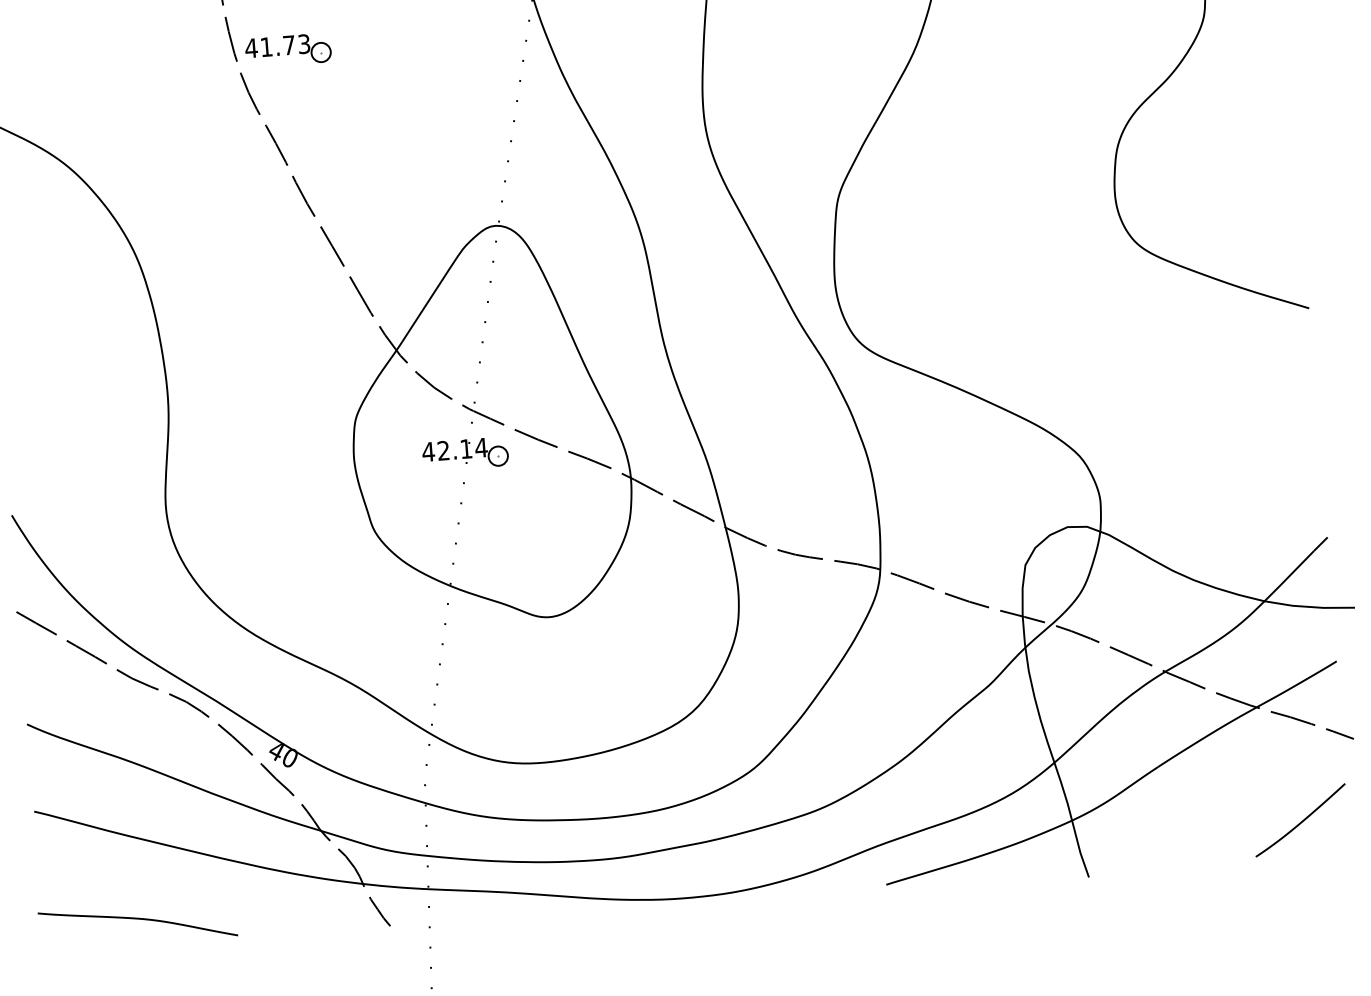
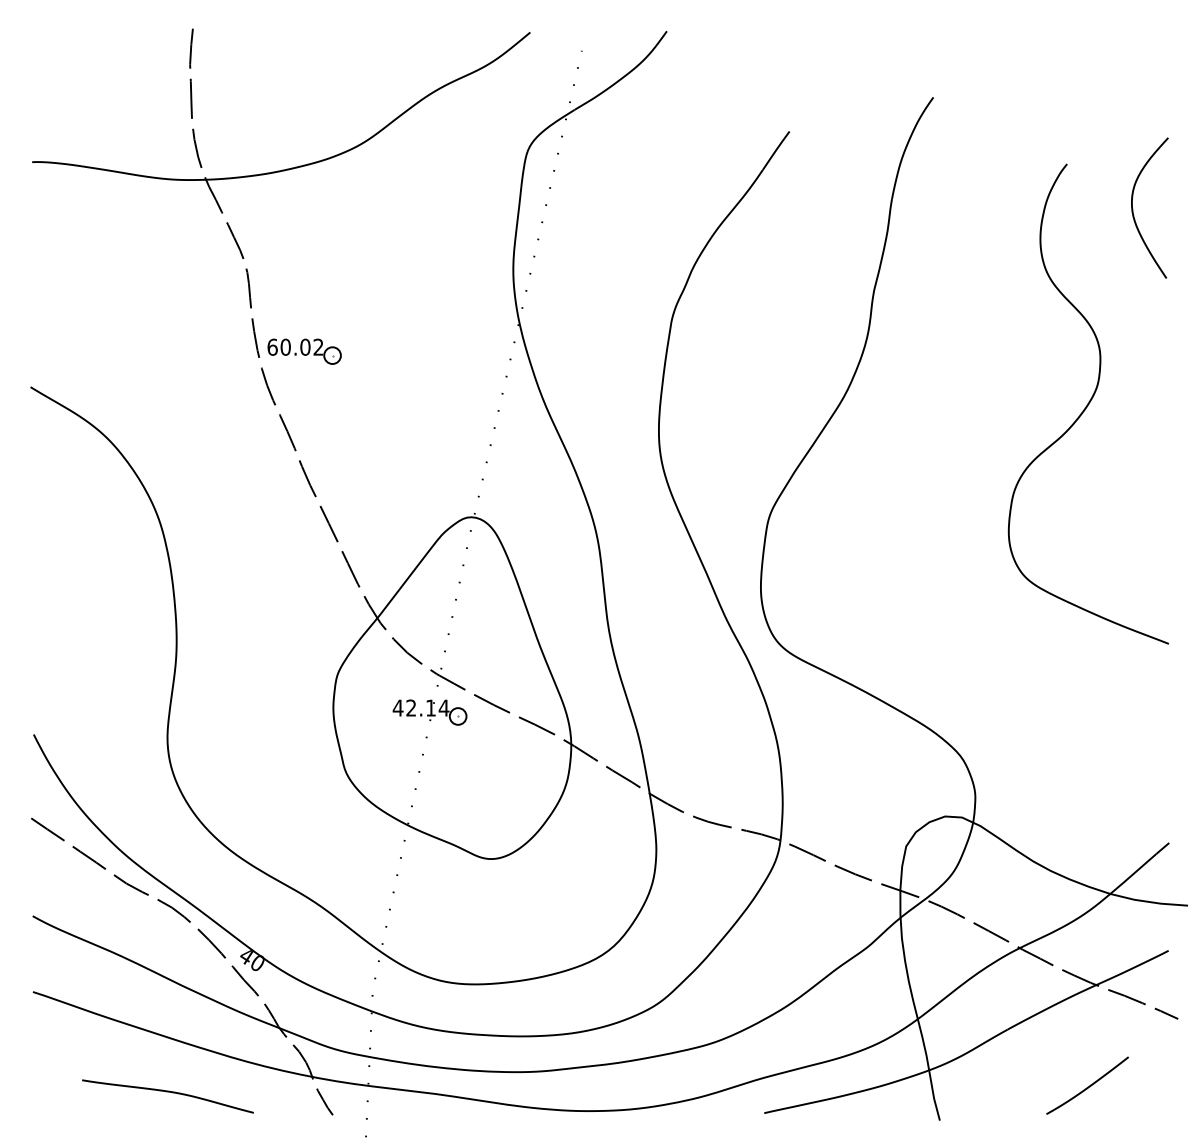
text: (277, 45) -> (295, 346), 41.73 -> 60.02
curve: (1300, 821) -> (1087, 1086), moved
curve: (137, 919) -> (167, 1092), moved

